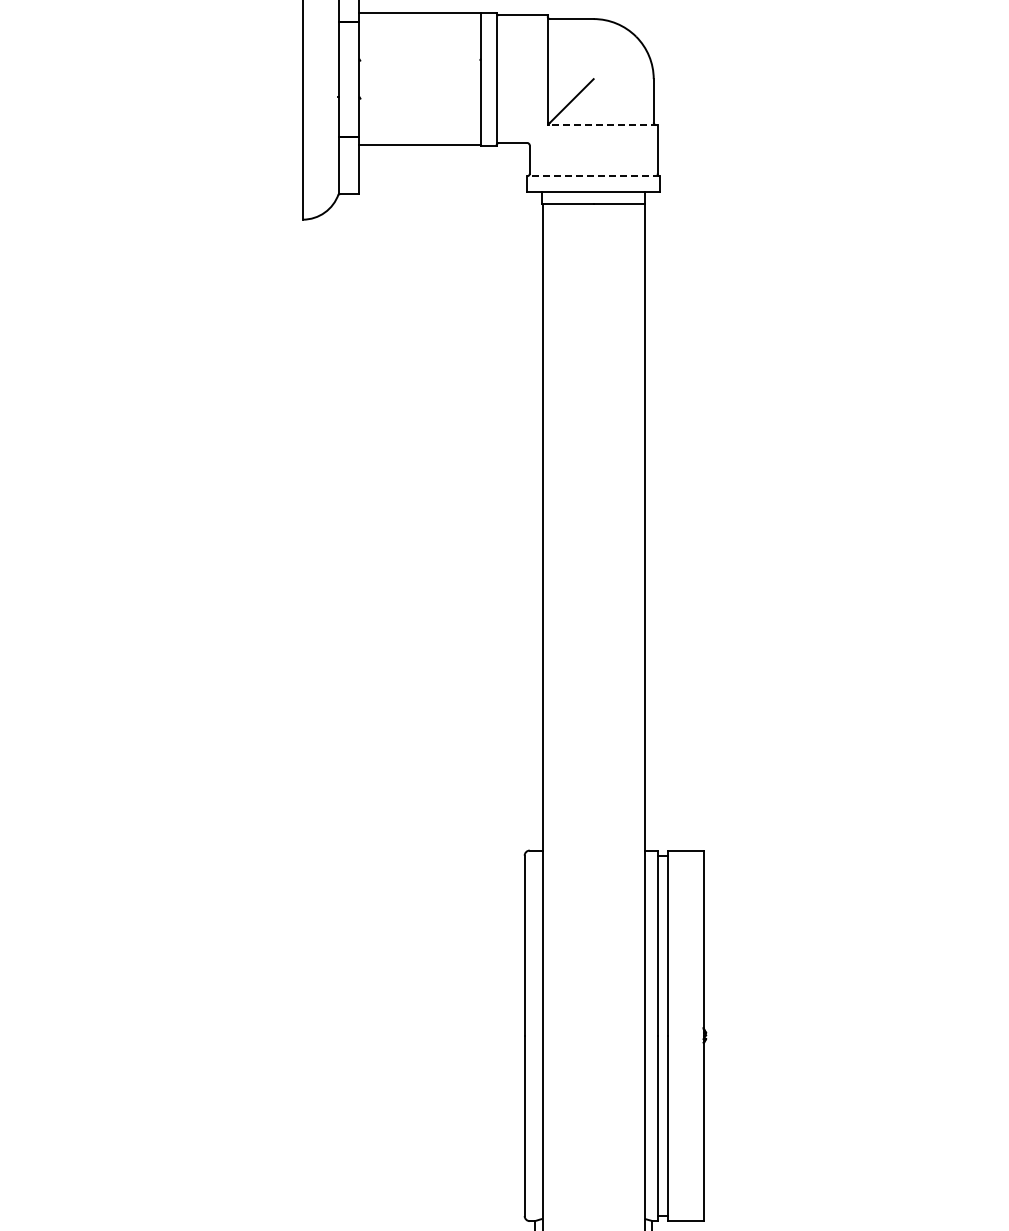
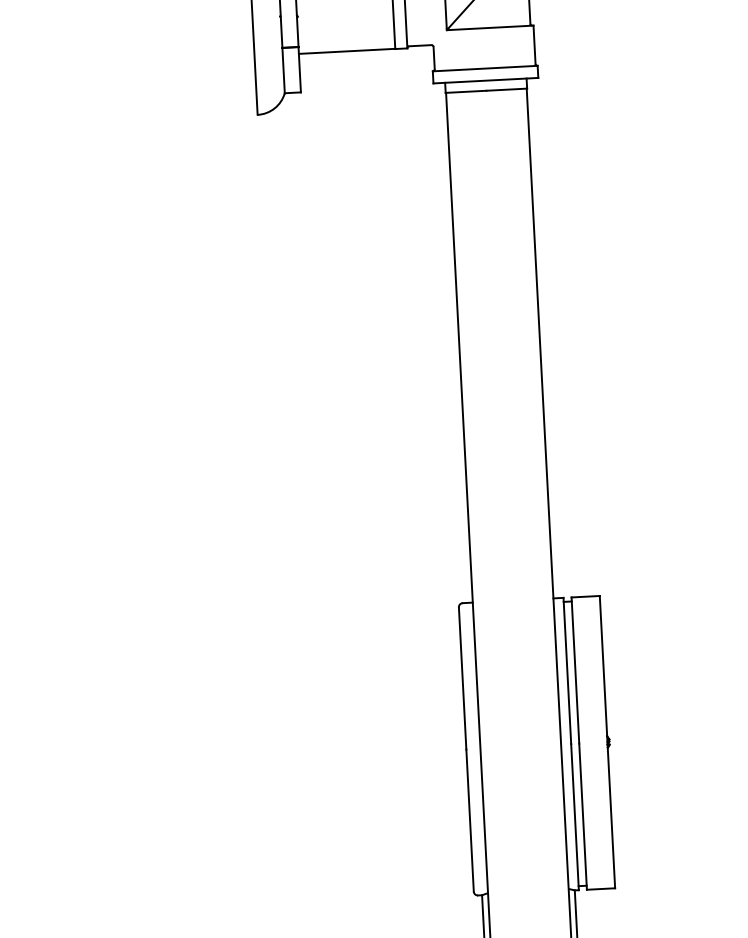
line: (603, 125) -> (490, 28), dashed -> solid
line: (593, 176) -> (485, 68), dashed -> solid

